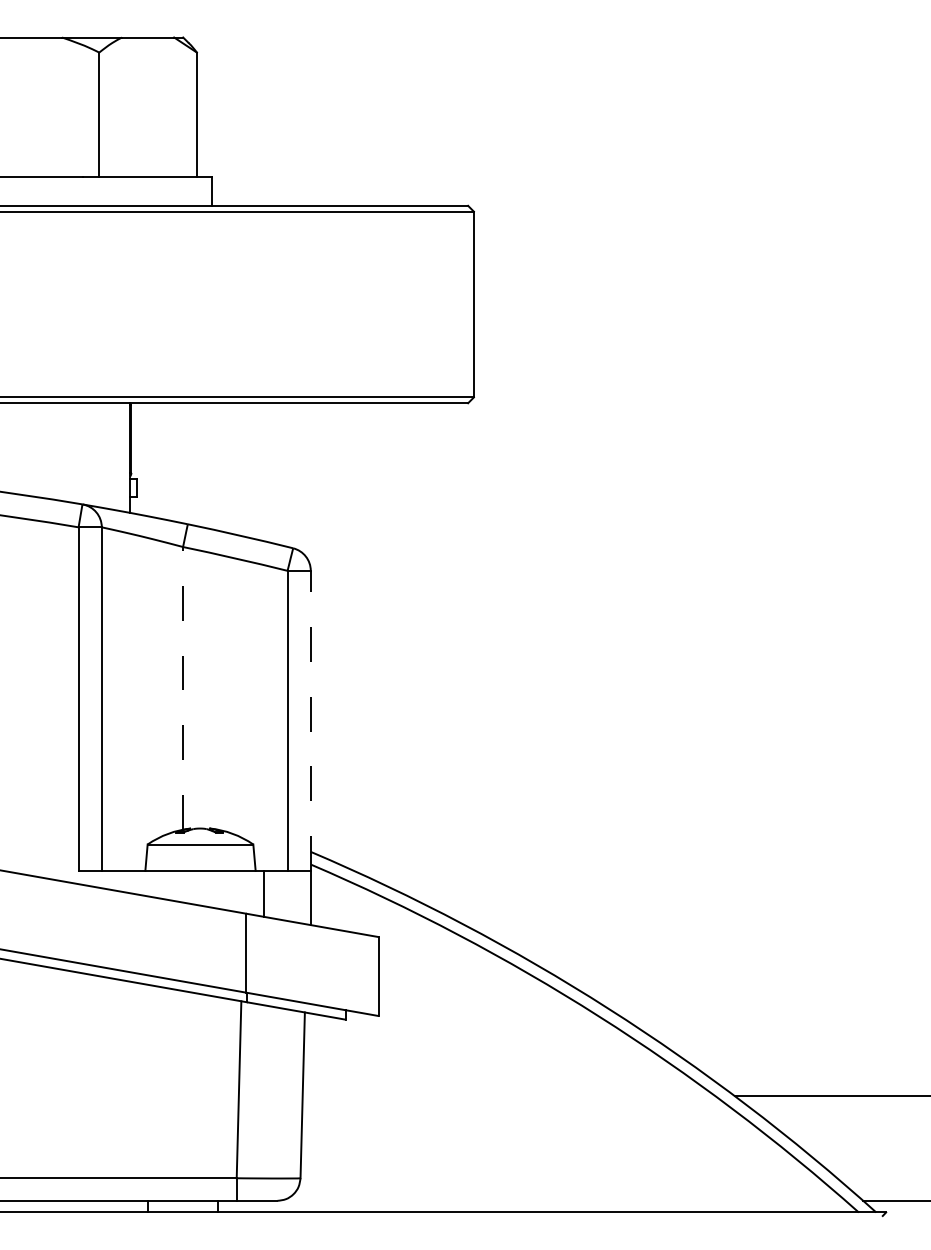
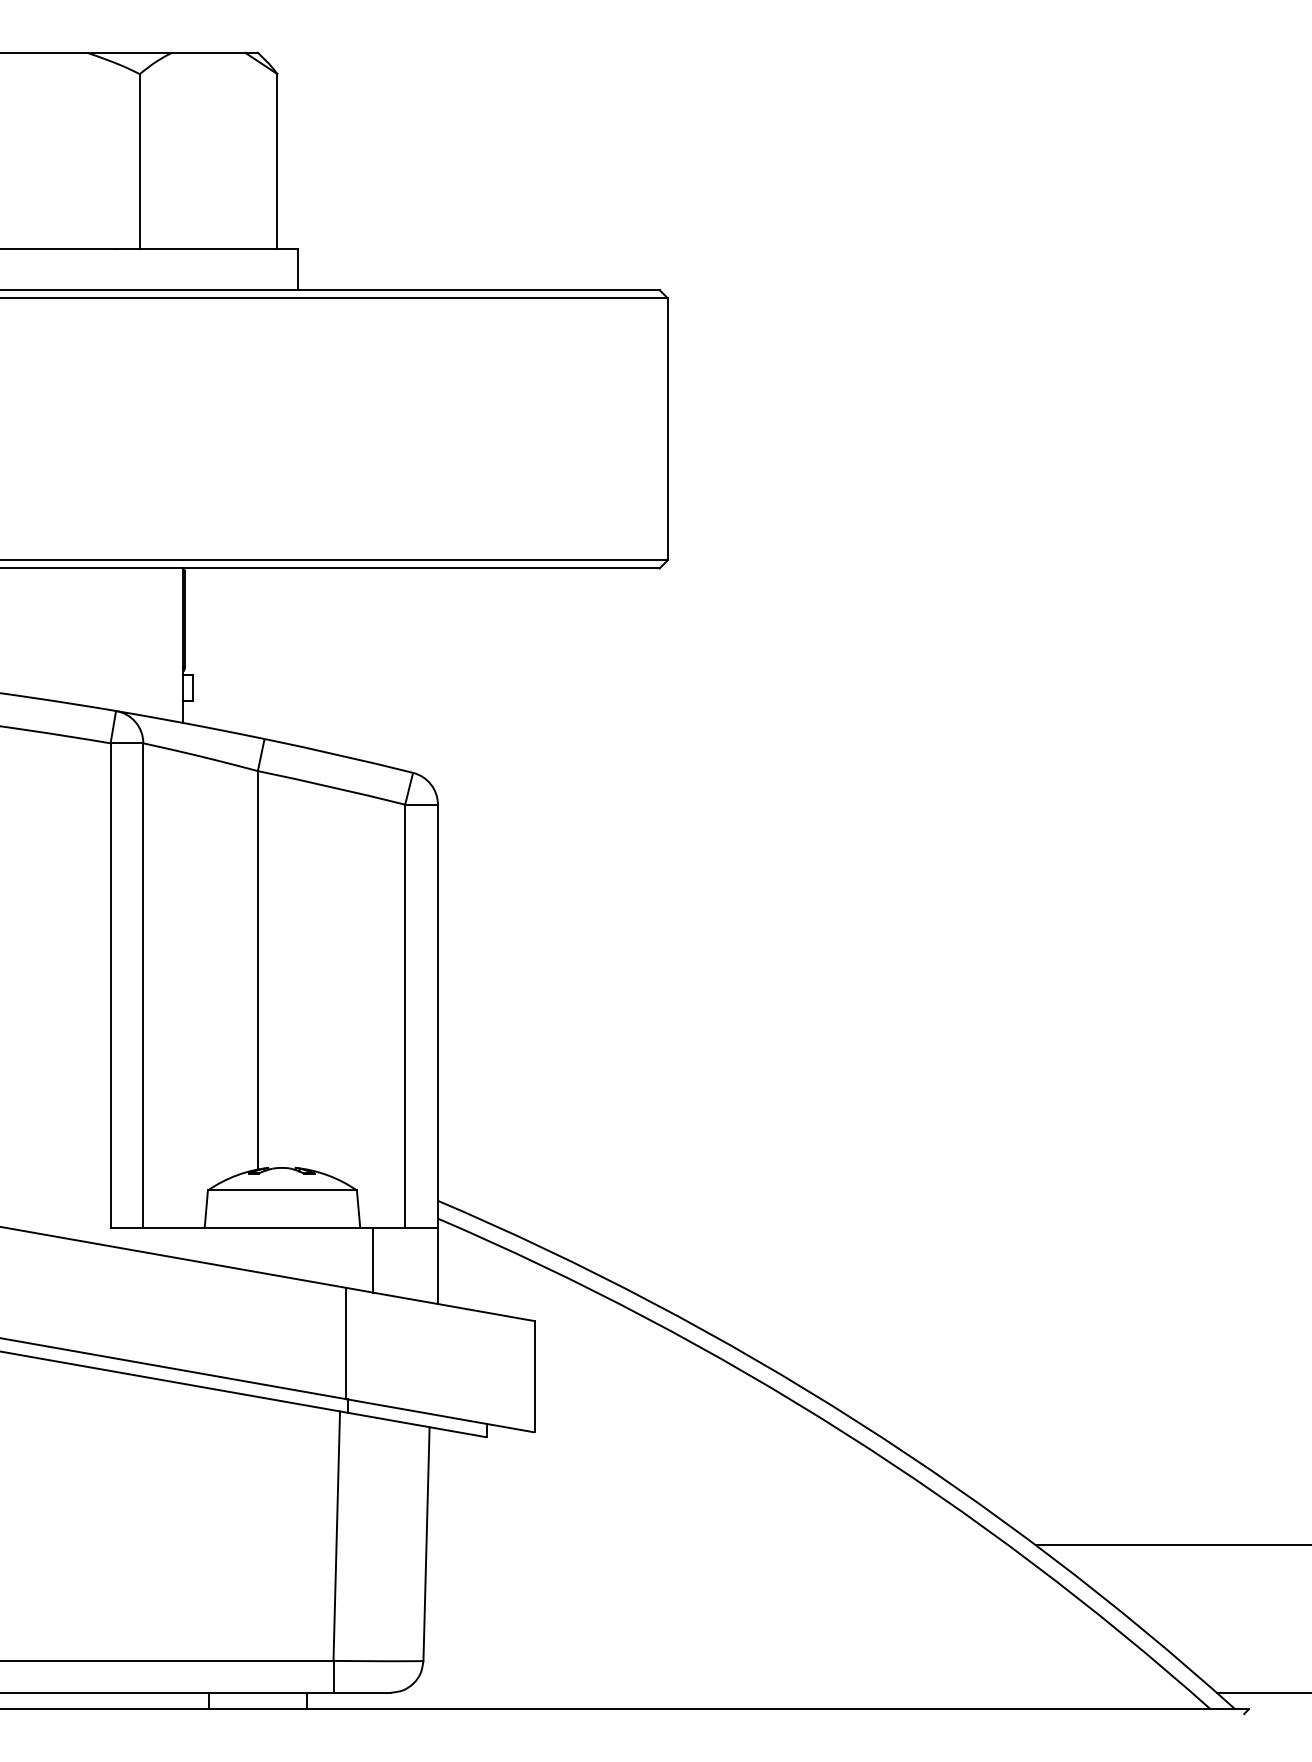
line: (182, 687) -> (257, 969), dashed -> solid
line: (310, 721) -> (437, 1016), dashed -> solid

